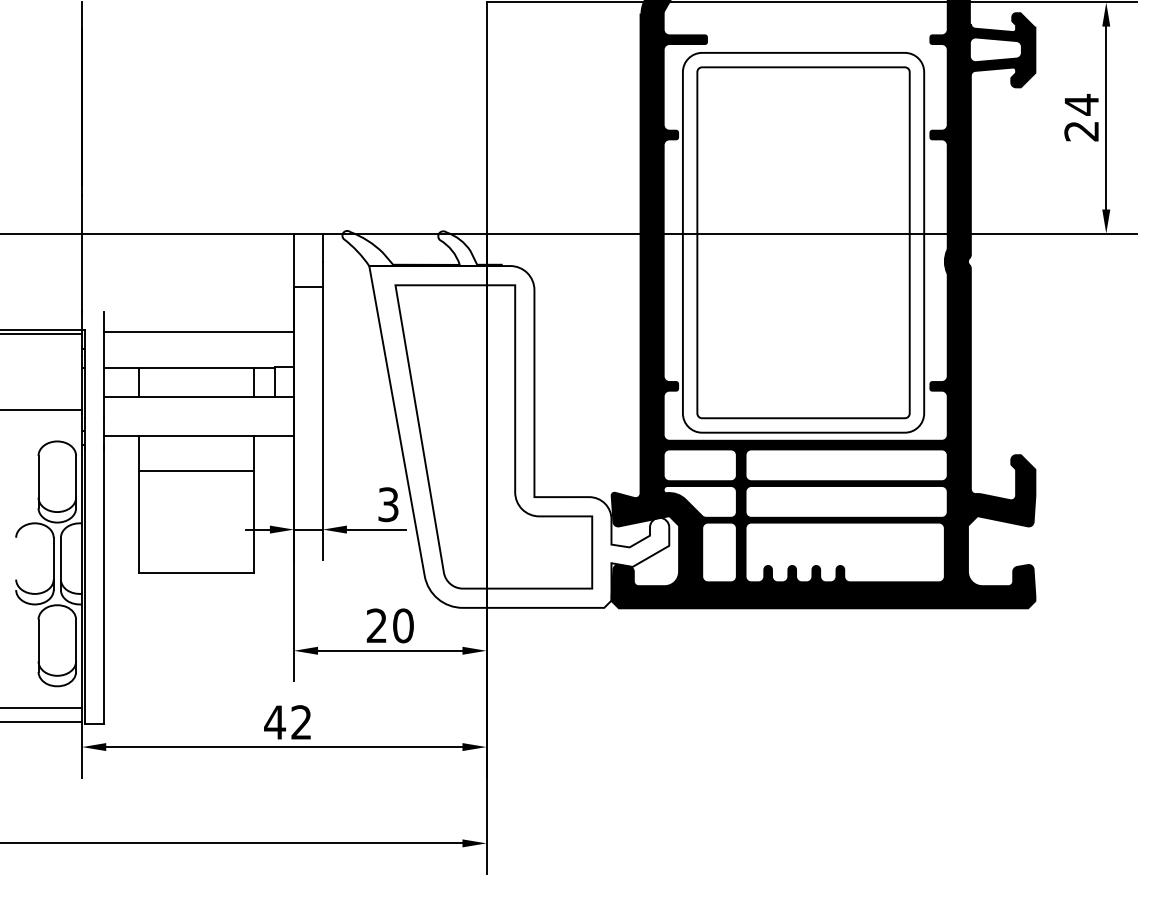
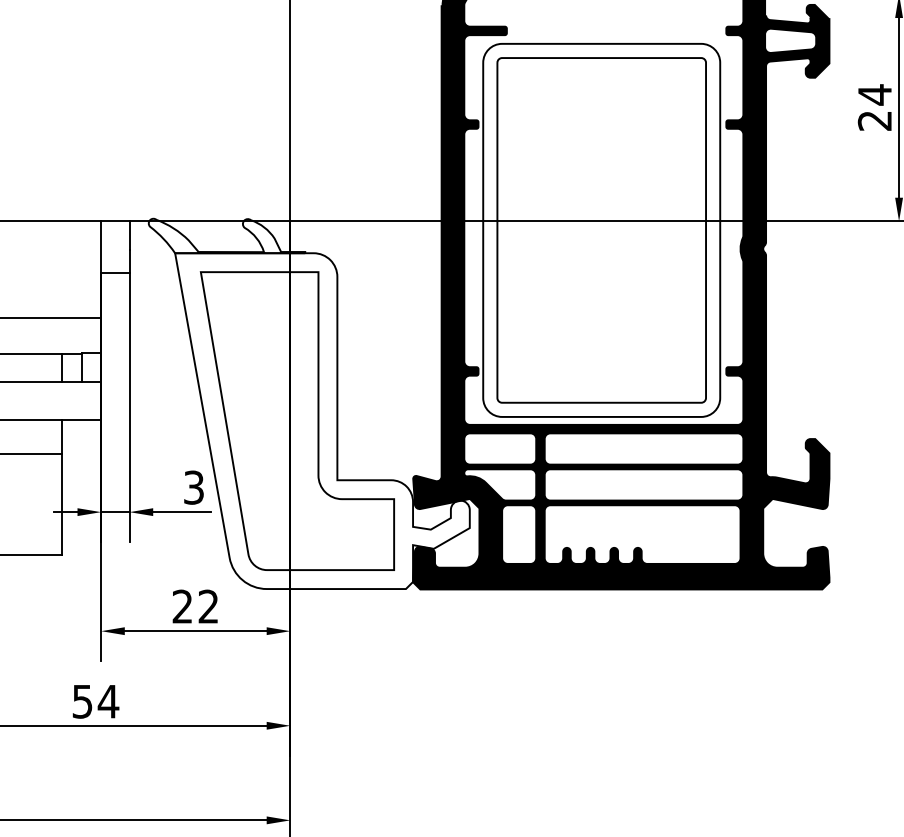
text: (403, 625) -> (208, 606), 20 -> 22
text: (288, 722) -> (95, 701), 42 -> 54

